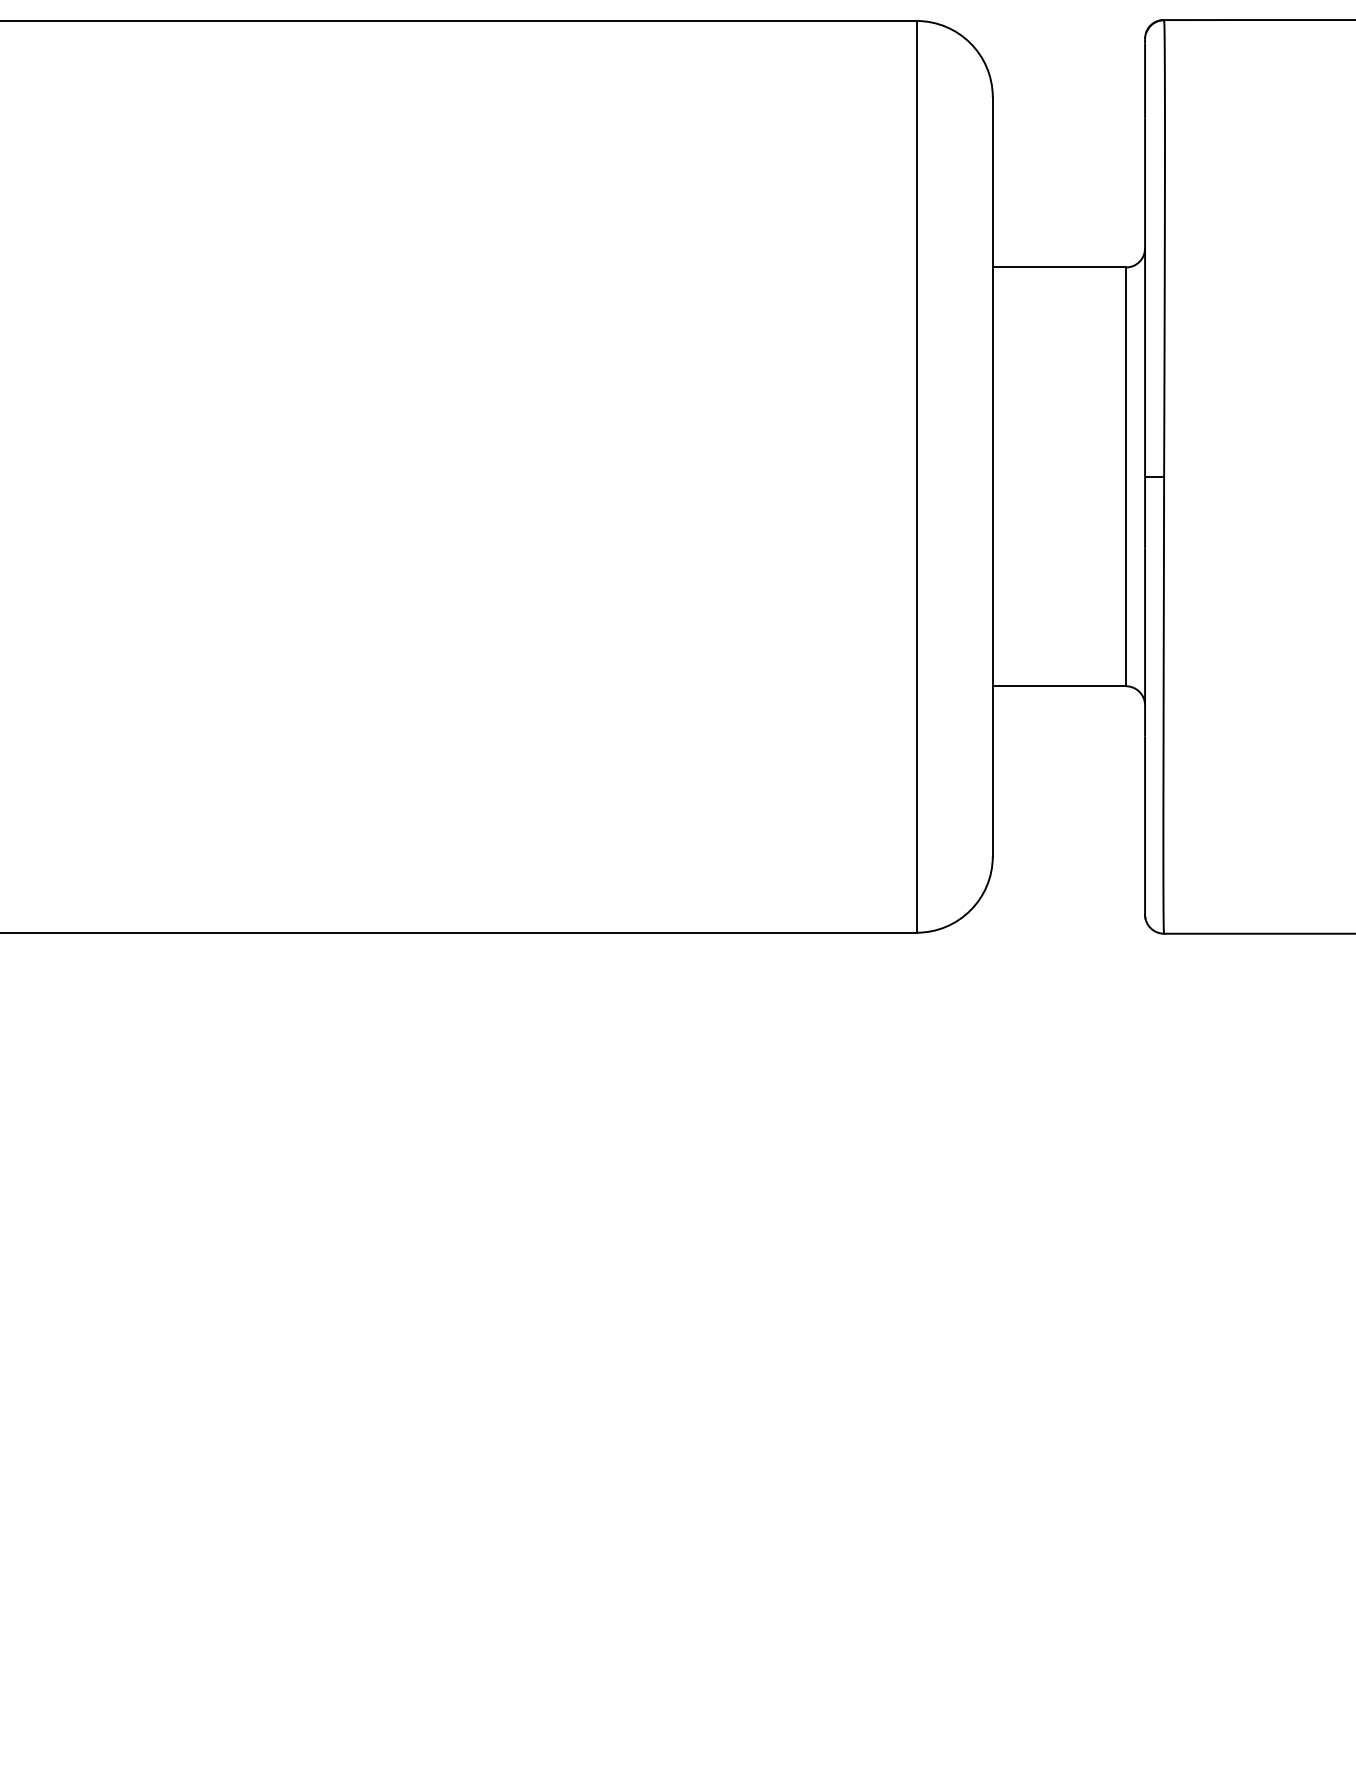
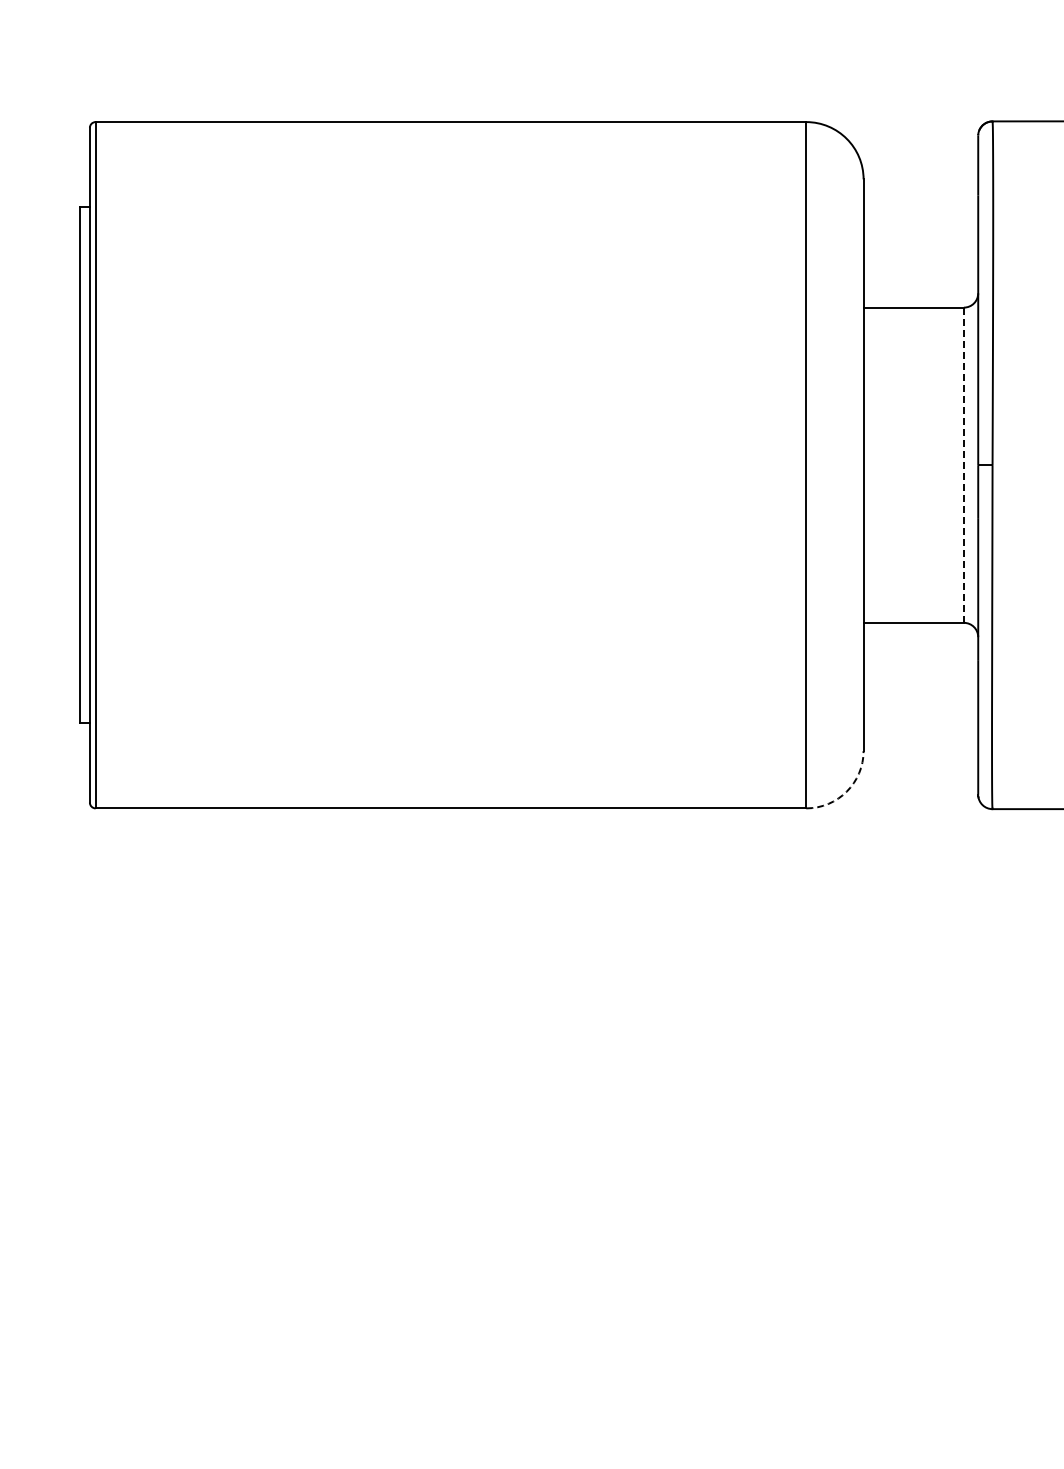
line: (1125, 477) -> (963, 465), solid -> dashed
arc: (970, 910) -> (846, 791), solid -> dashed

